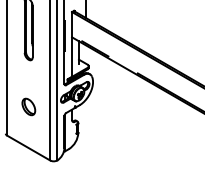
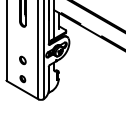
part: (28, 106) -> (22, 60), size x0.62
part: (28, 132) -> (22, 79), added

